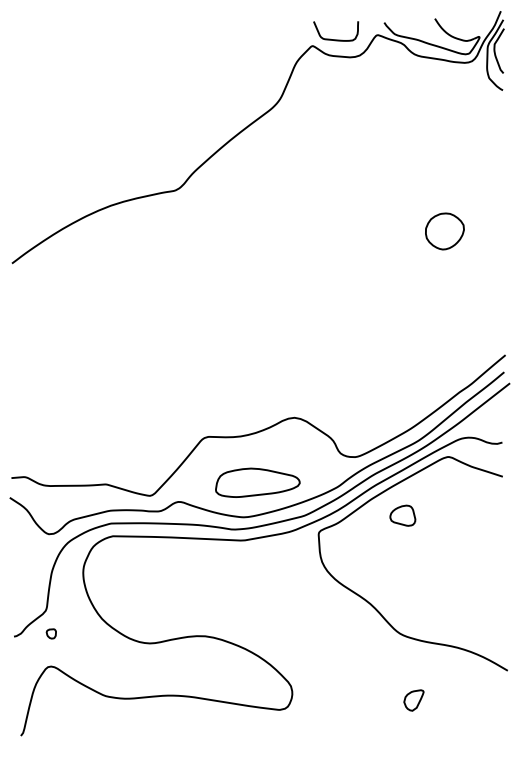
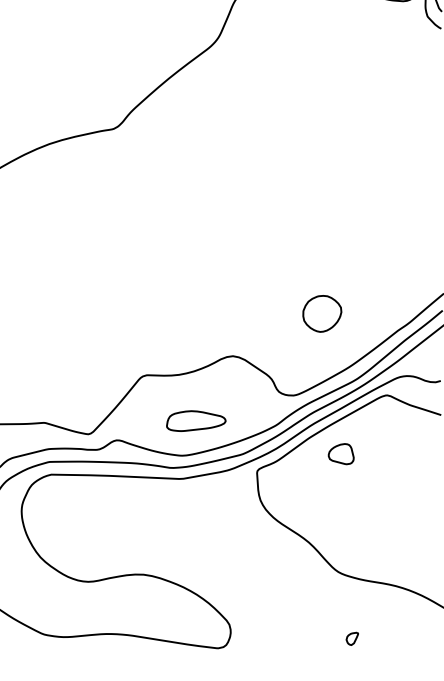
part: (444, 231) -> (321, 313), moved
part: (257, 482) -> (195, 420), size x0.7
part: (413, 700) -> (351, 638), size x0.6

